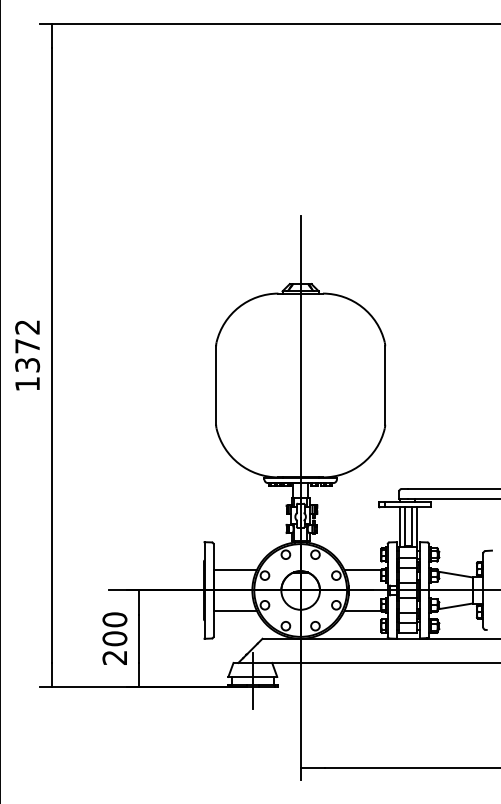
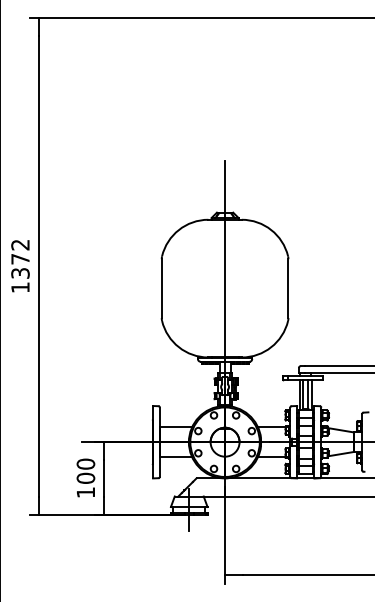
text: (114, 657) -> (85, 492), 200 -> 100

